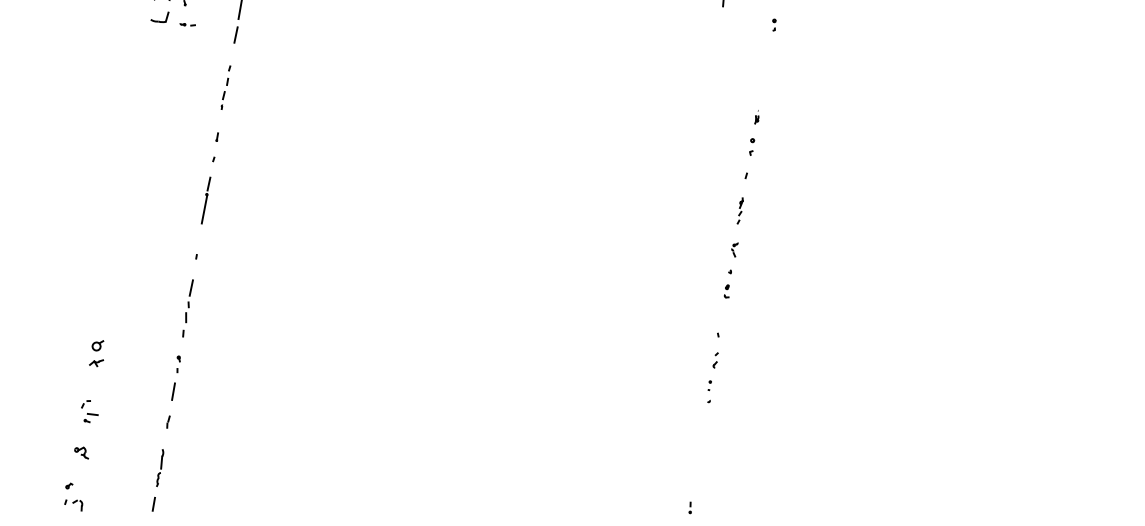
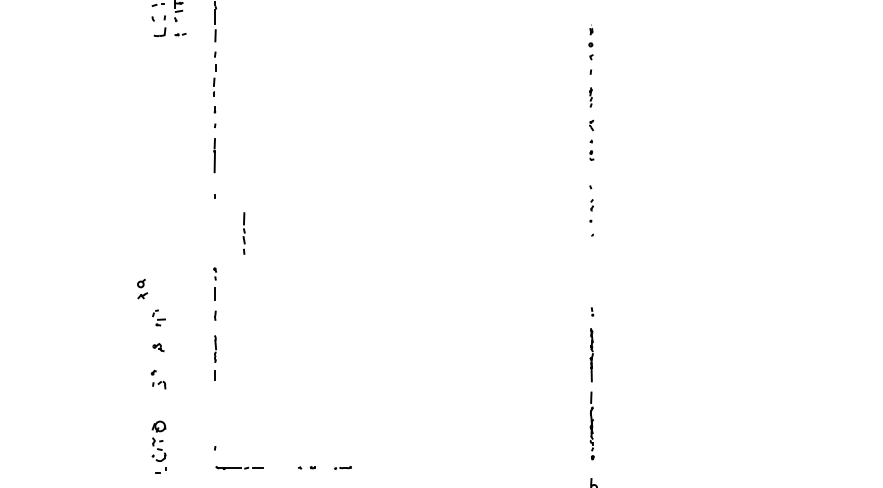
part: (225, 86) -> (214, 73), size x1.4
part: (752, 146) -> (591, 50), size x1.4
part: (186, 308) -> (243, 233), moved
part: (97, 352) -> (142, 288), moved

